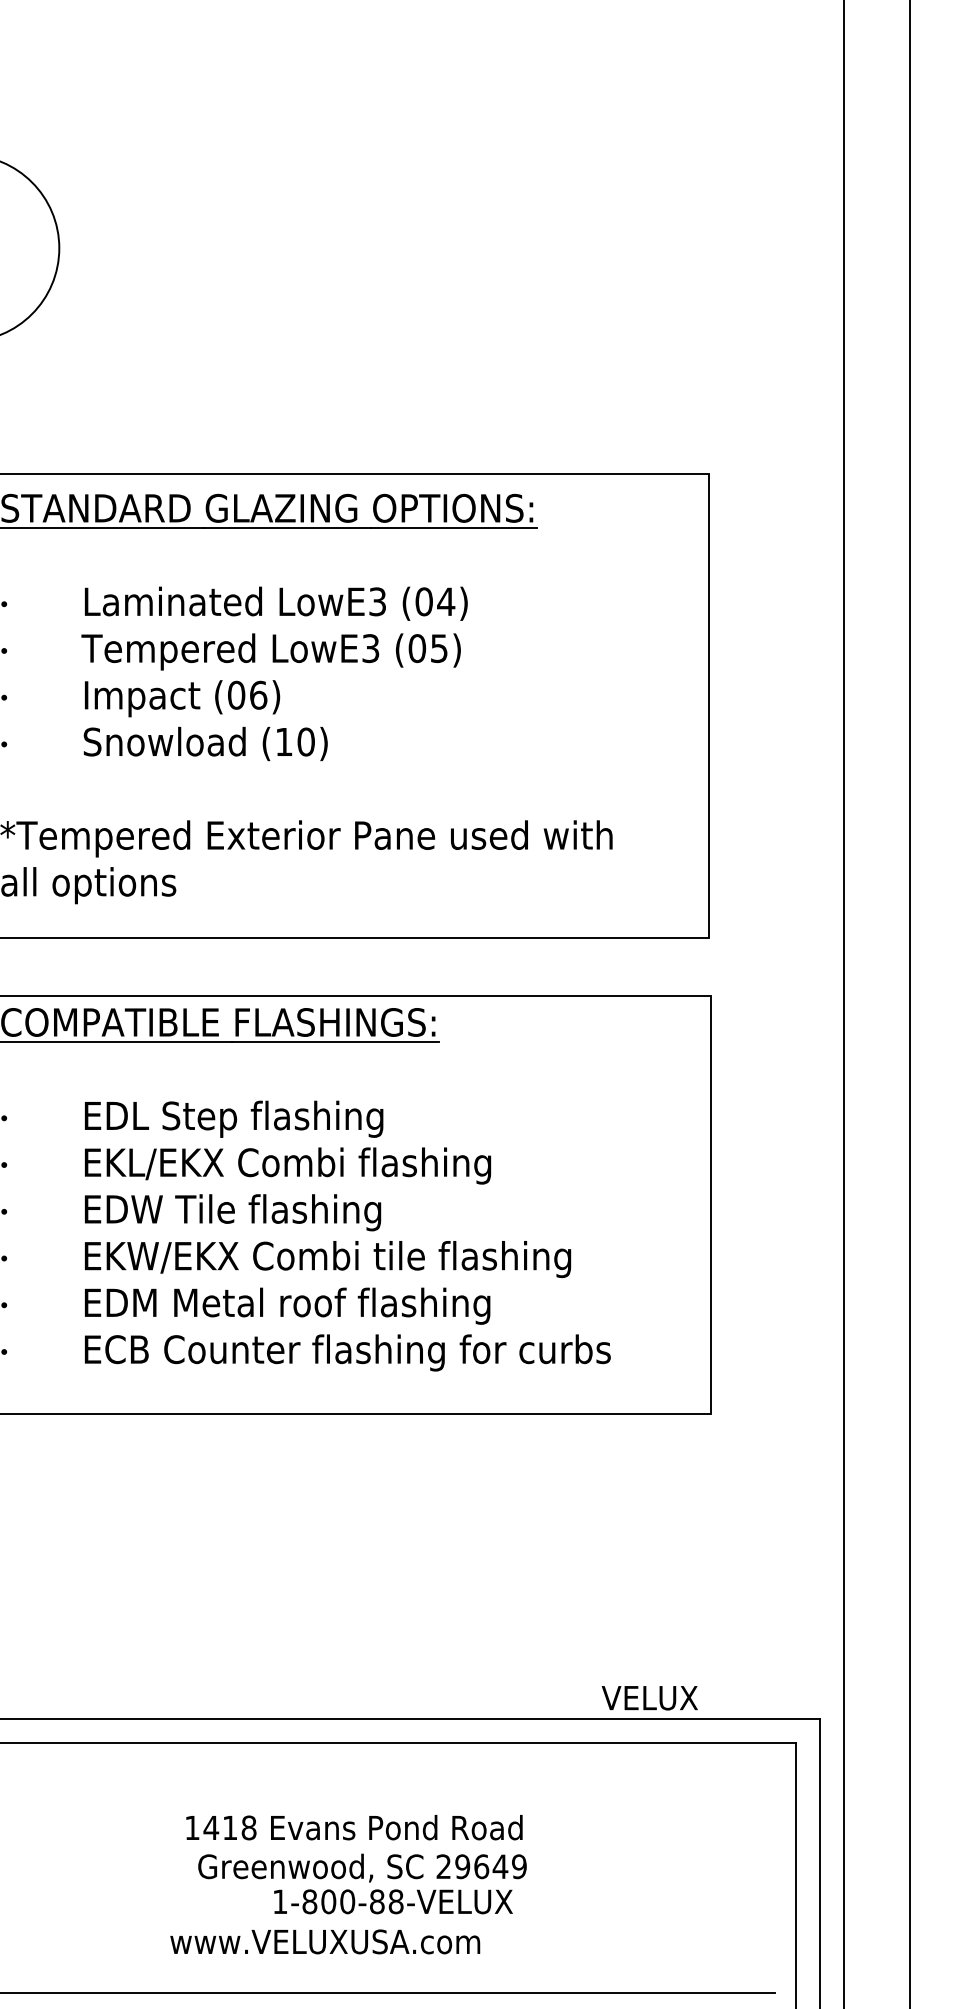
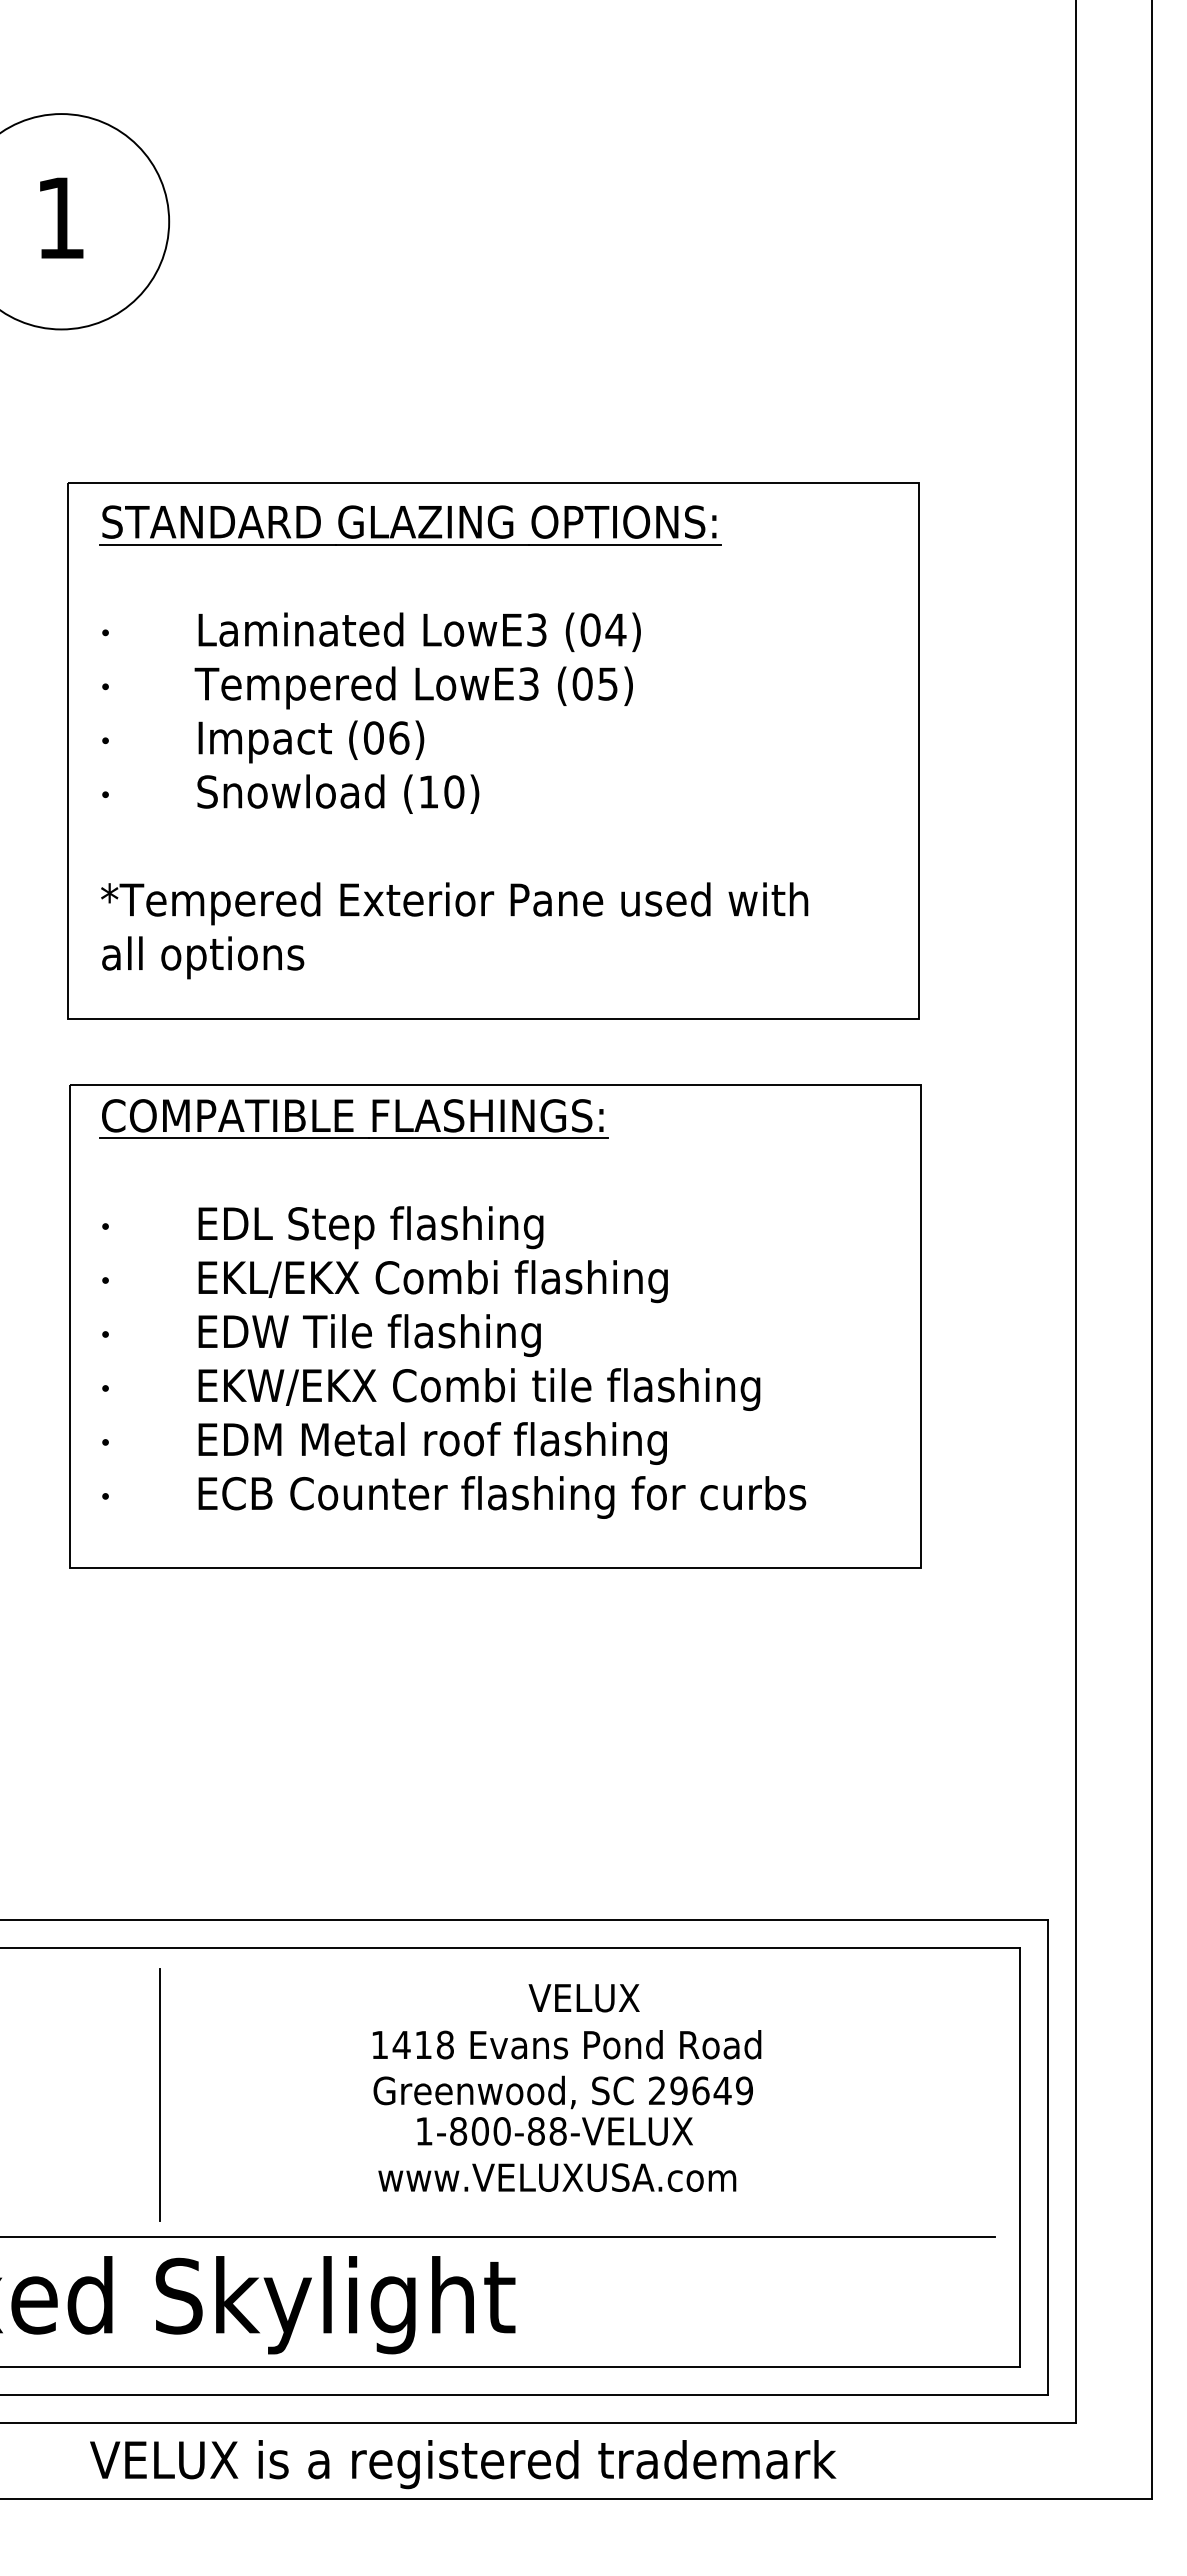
text: (649, 1698) -> (583, 1998), moved
text: (354, 1827) -> (566, 2044), moved
text: (361, 1868) -> (562, 2092), moved
line: (50, 1869) -> (159, 2094), added
text: (325, 1941) -> (557, 2177), moved

